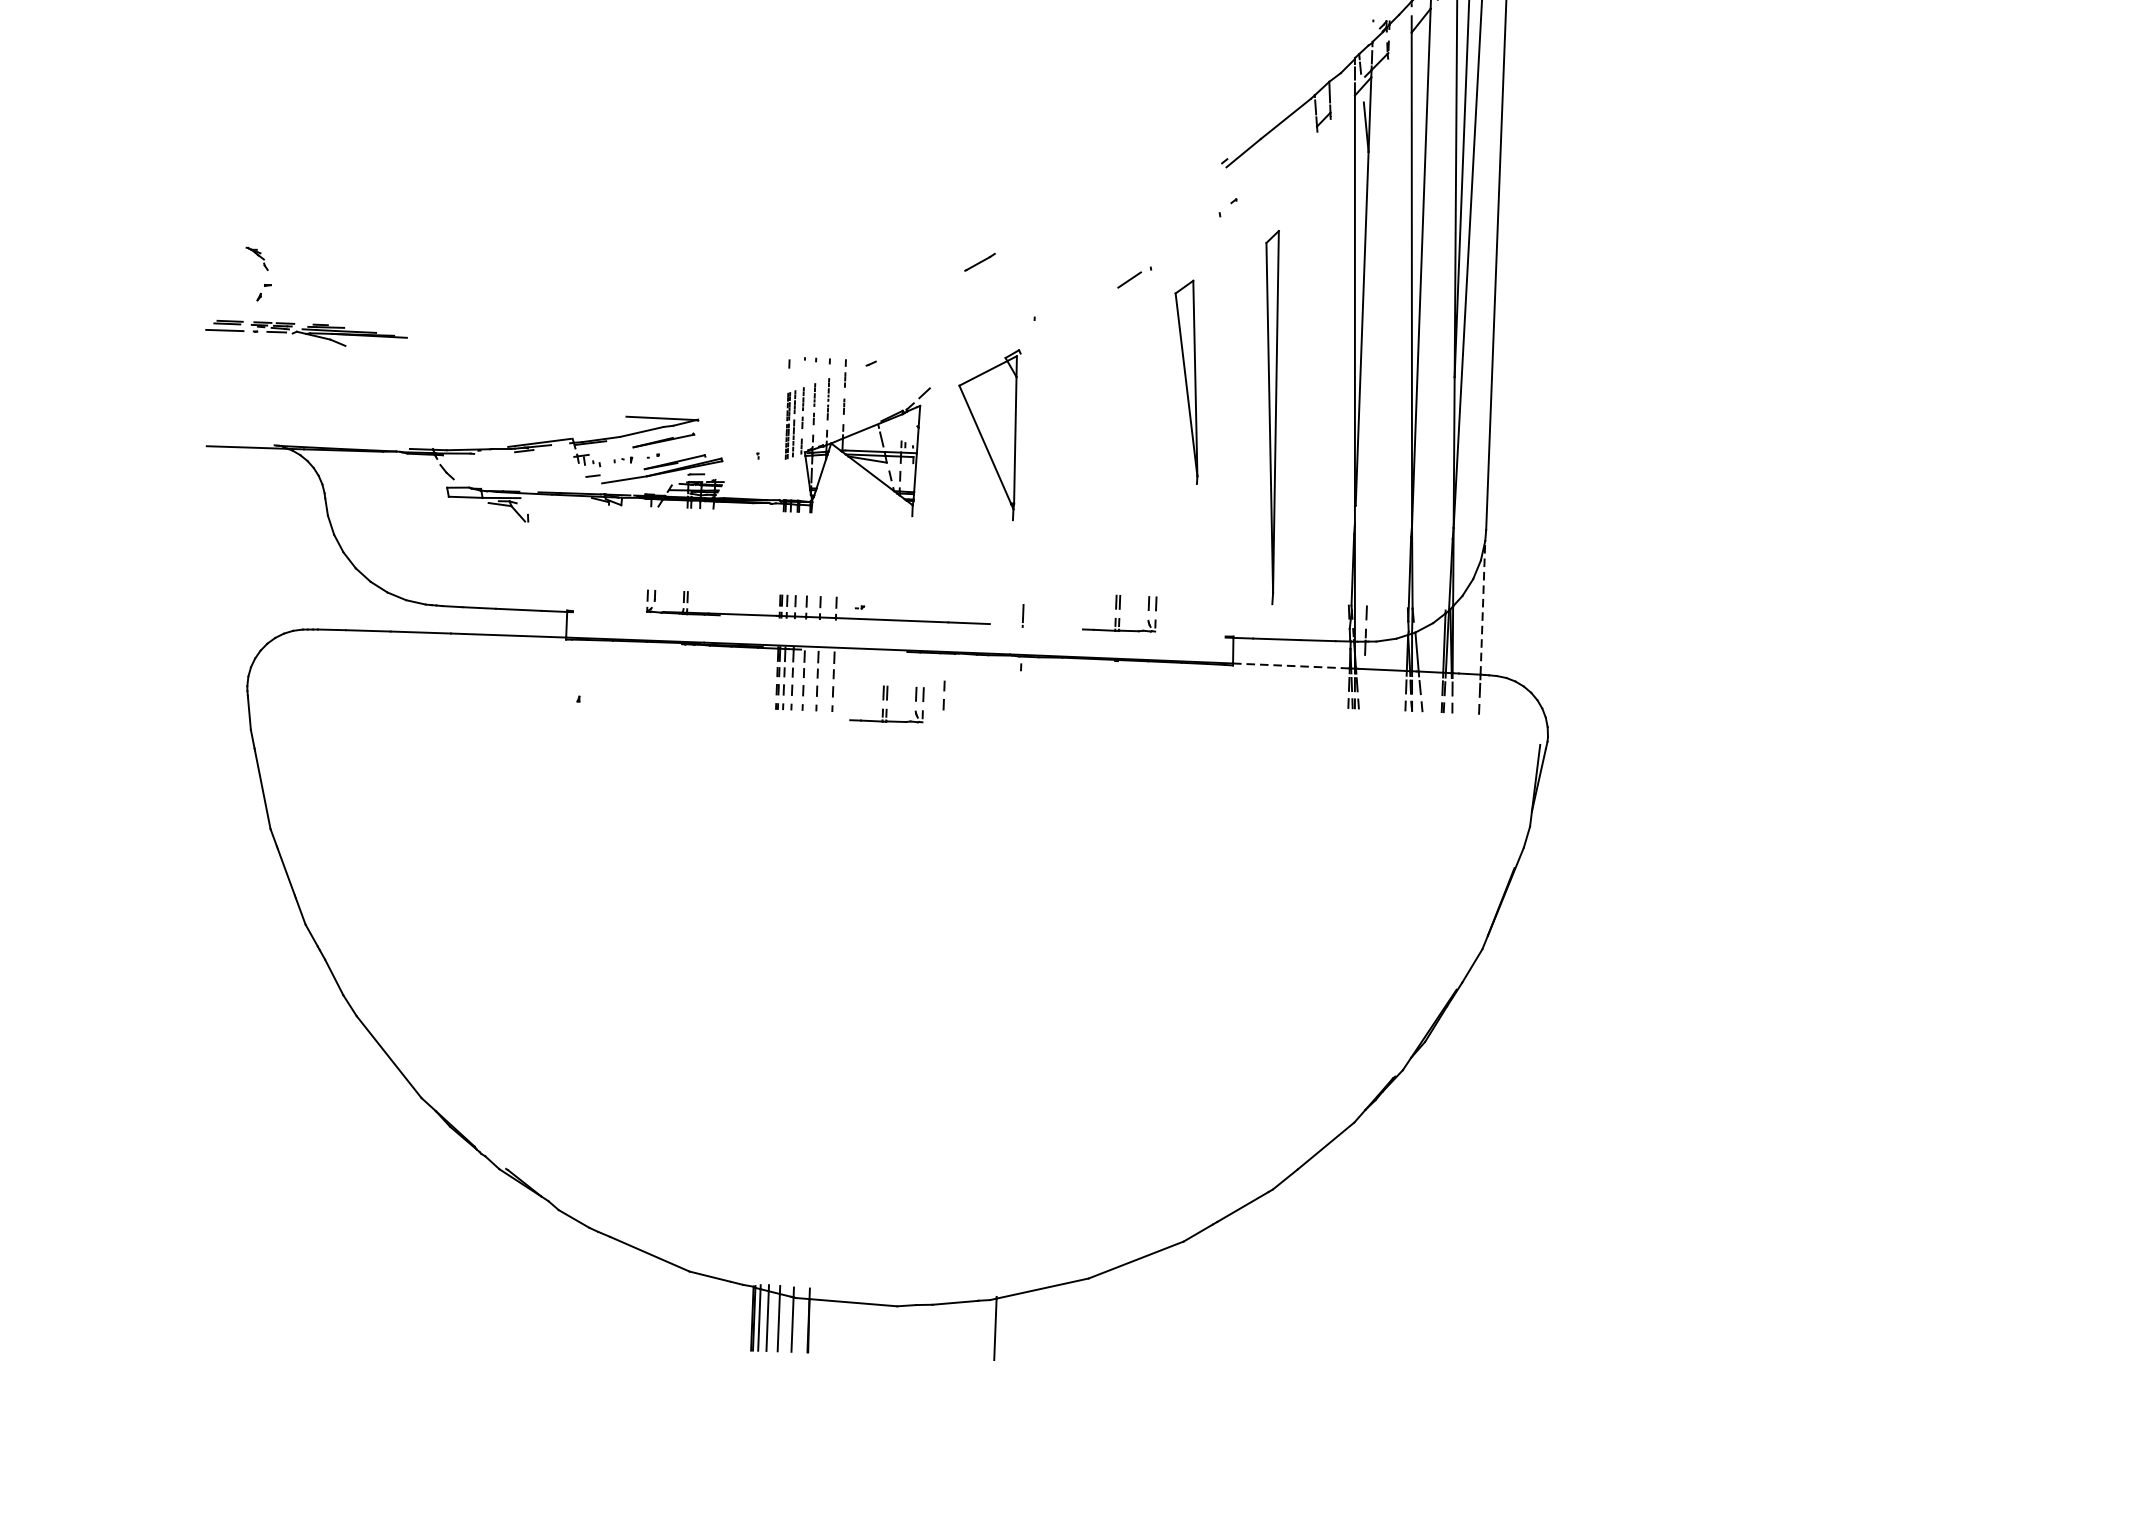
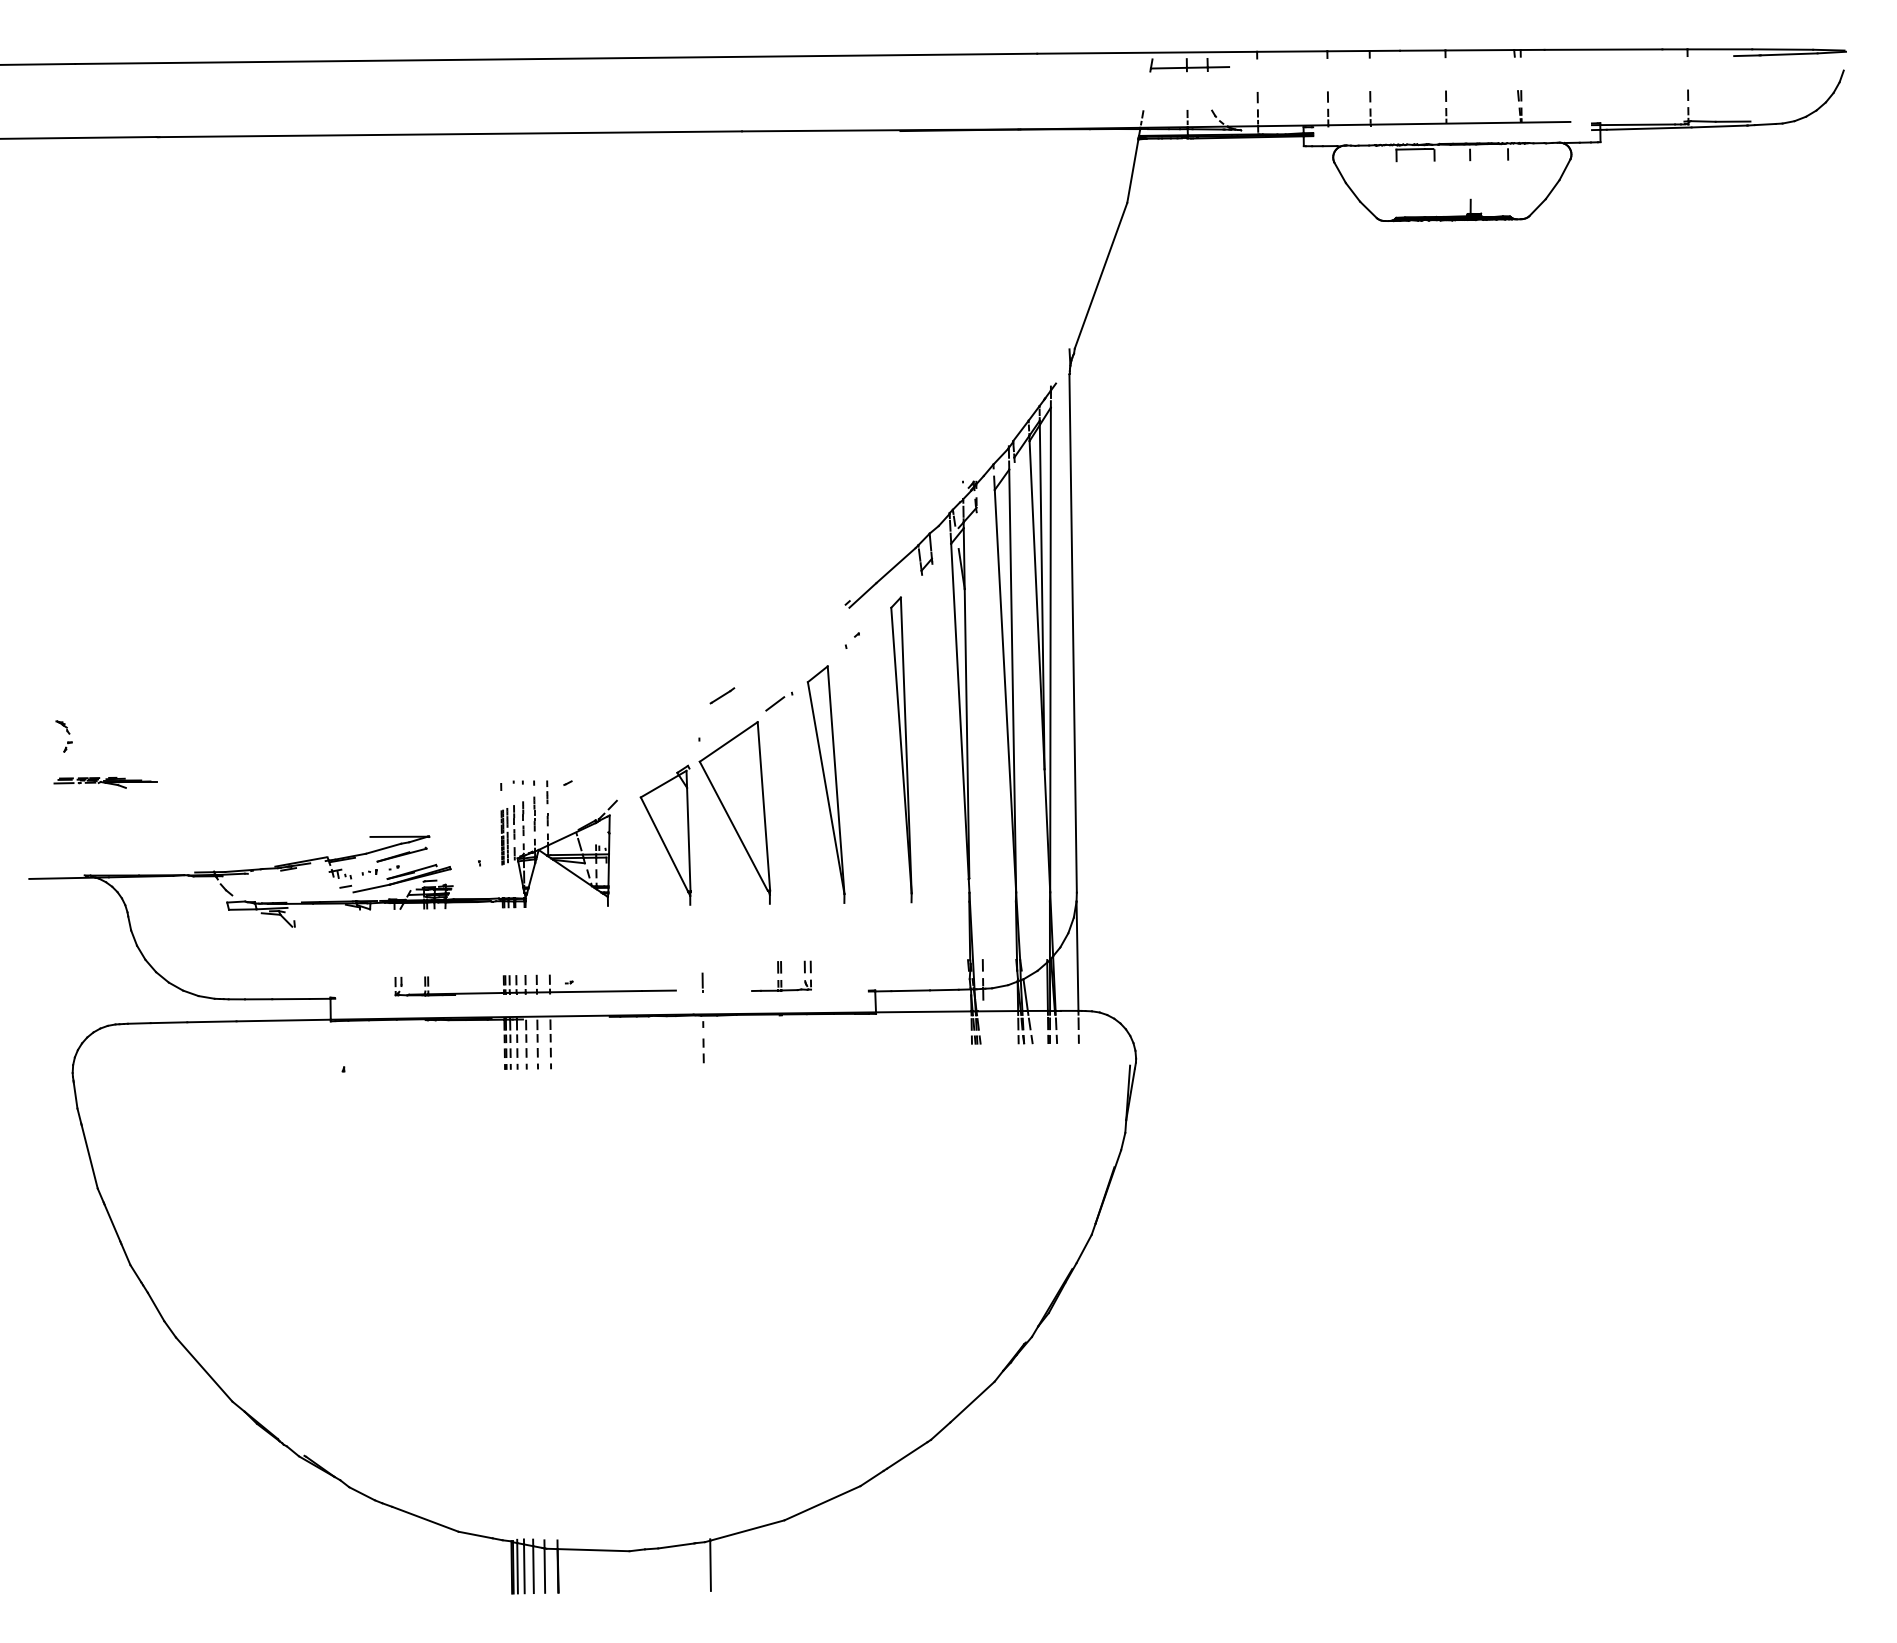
line: (980, 261) -> (722, 695), moved
part: (257, 274) -> (63, 736), size x0.71
part: (306, 333) -> (105, 782), size x0.62
part: (1185, 381) -> (825, 784), size x1.43
part: (1072, 410) -> (734, 812), added
part: (1269, 416) -> (901, 749), moved
line: (1482, 608) -> (1077, 956), dashed -> solid
line: (1291, 665) -> (923, 1011), dashed -> solid
line: (944, 691) -> (703, 1047), moved
part: (887, 703) -> (595, 1059), removed

